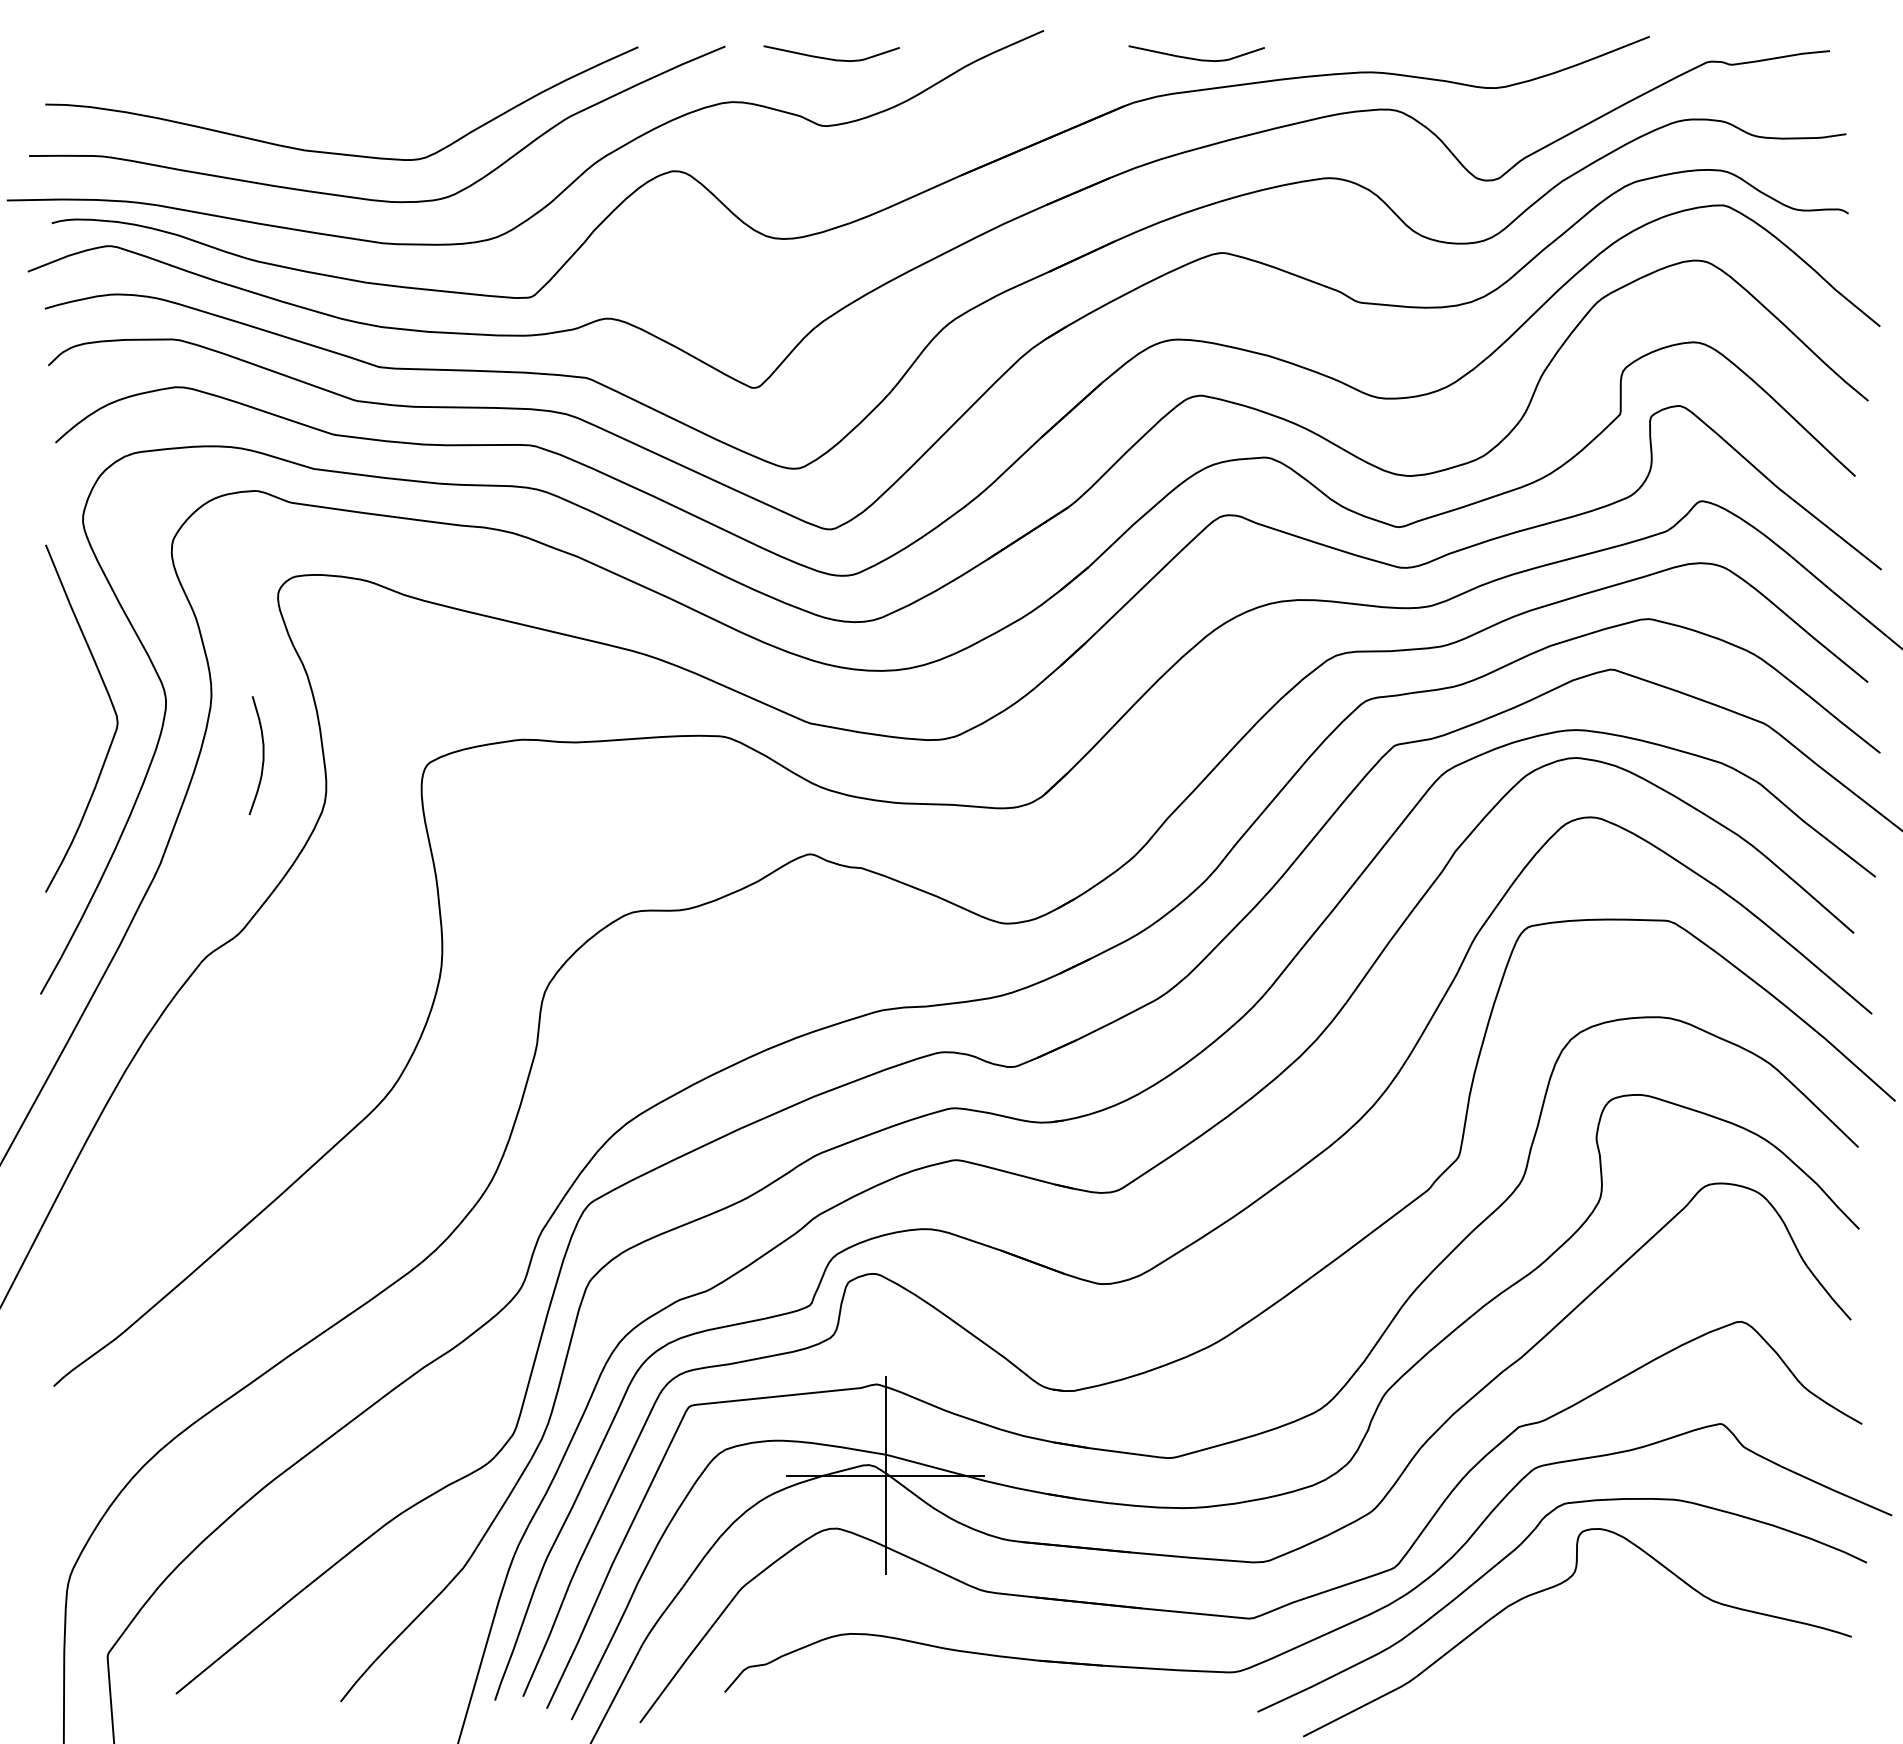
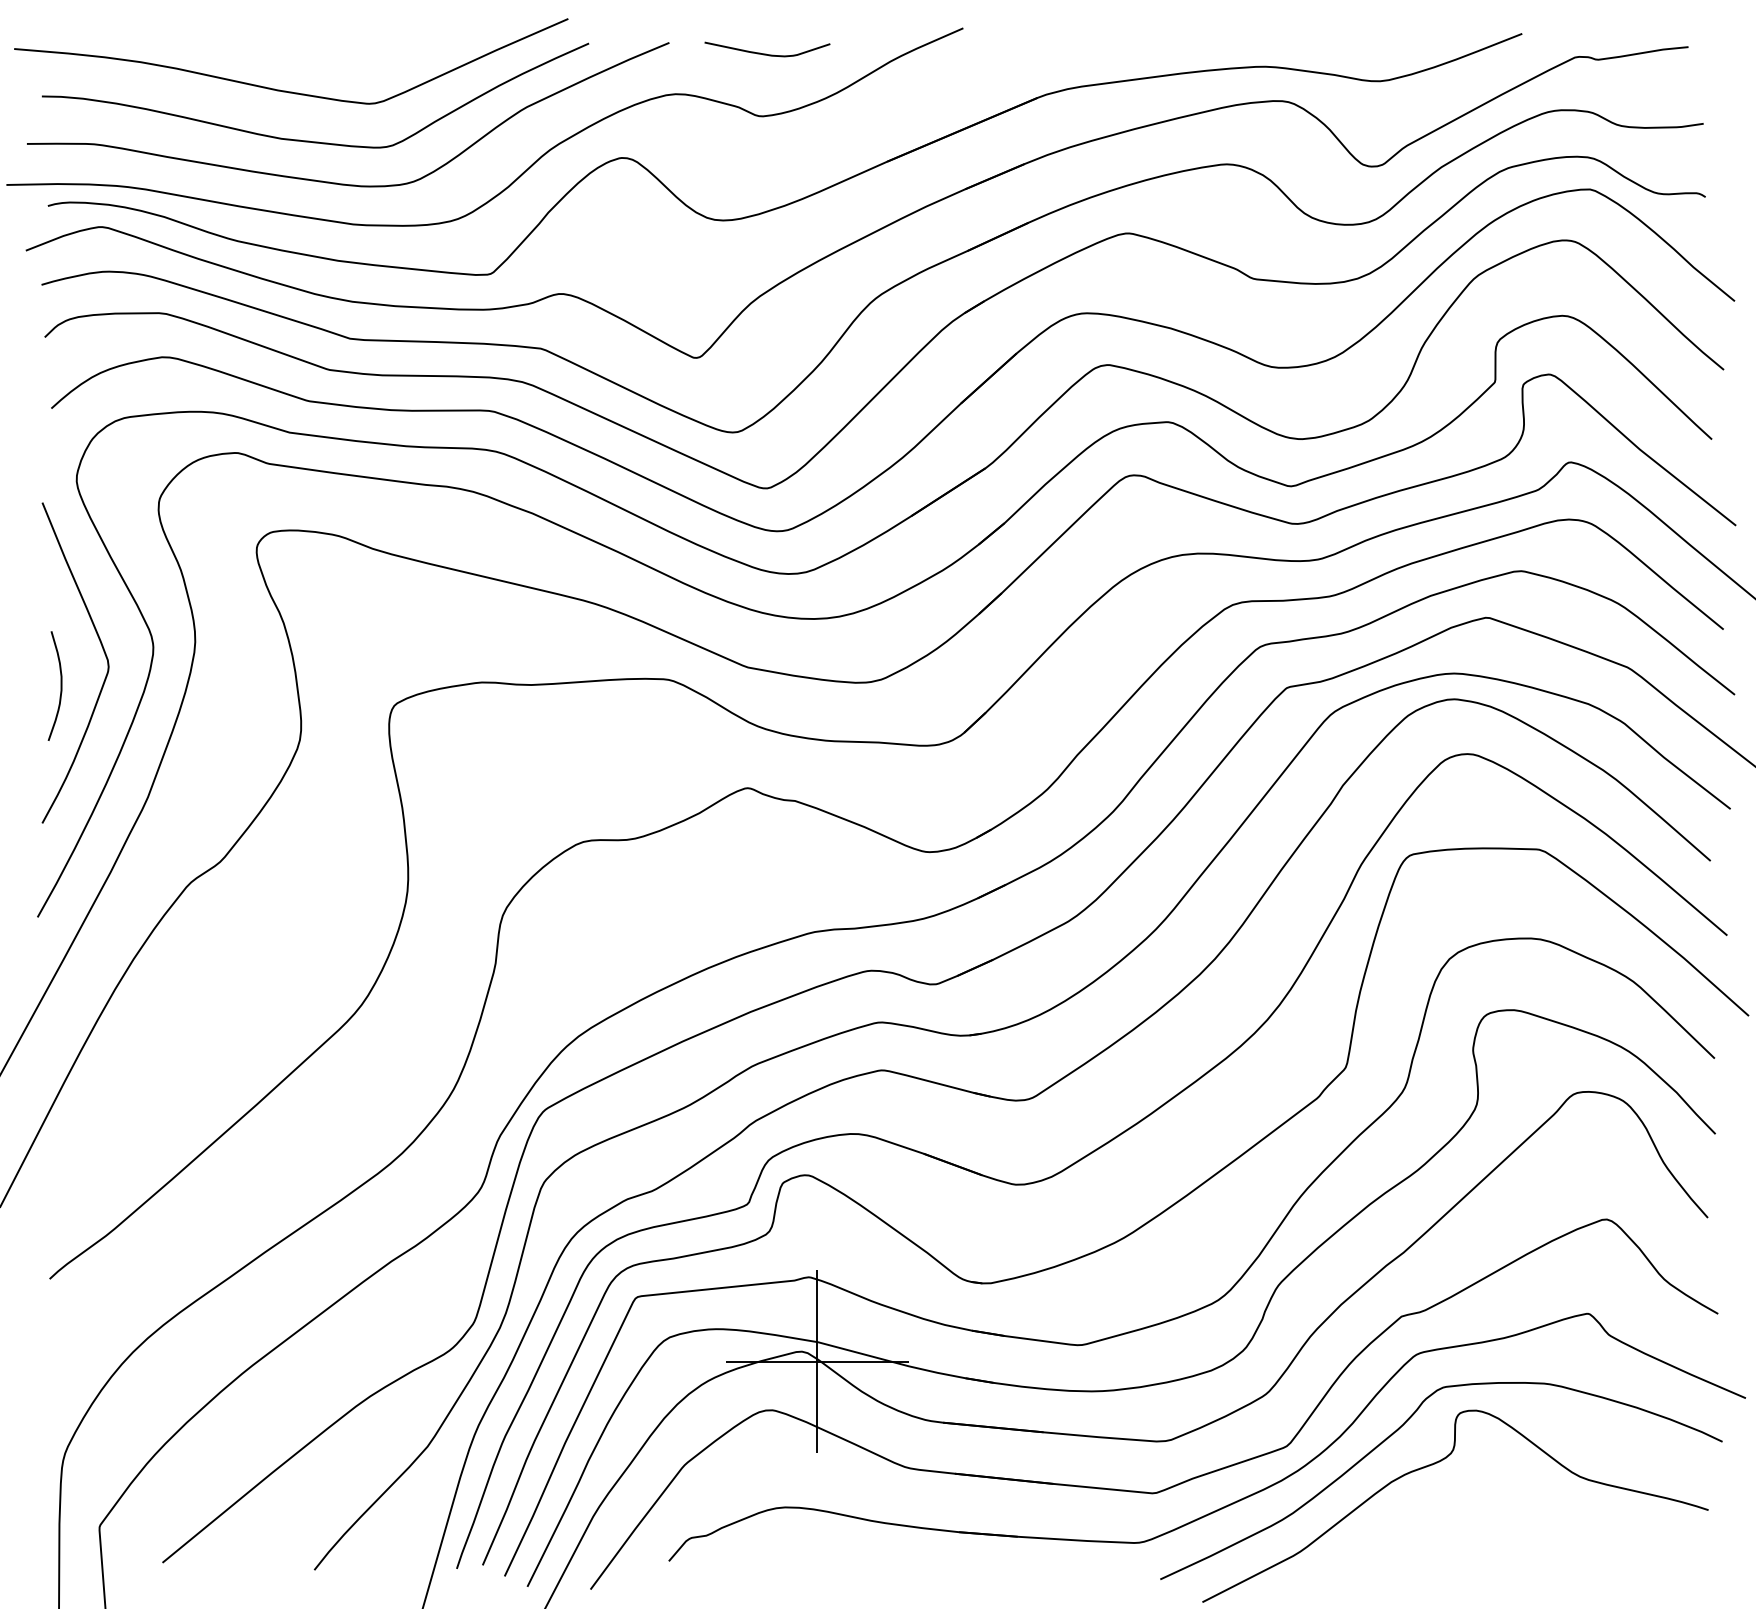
curve: (1196, 58) -> (1104, 53), removed
curve: (311, 98) -> (287, 90), added
curve: (262, 755) -> (60, 685), moved

